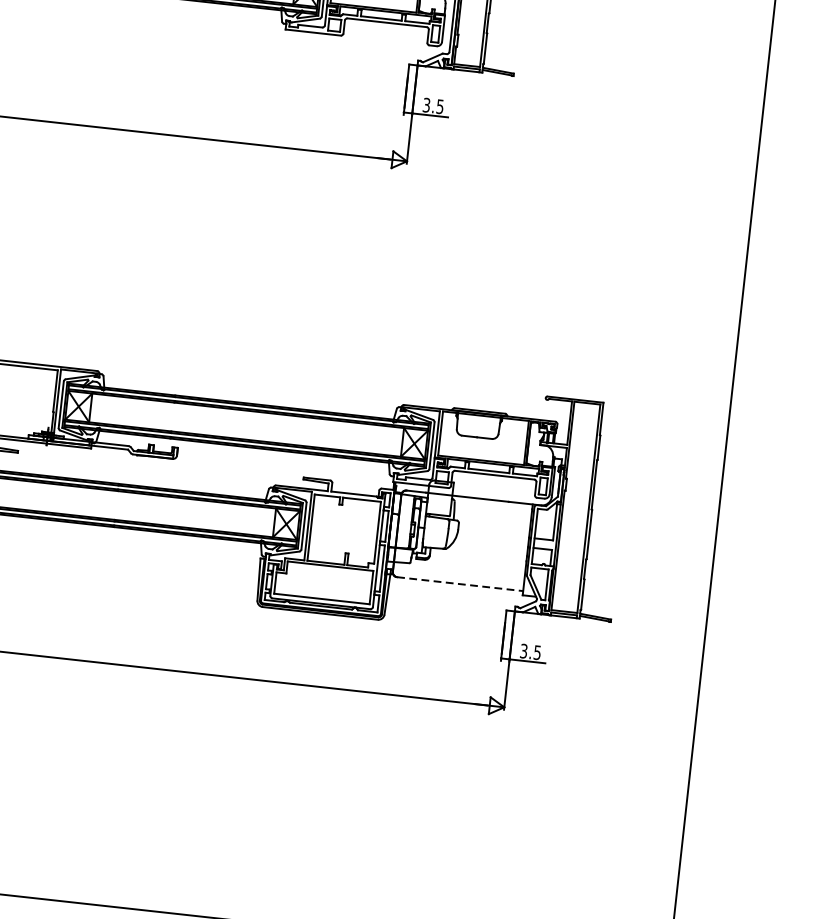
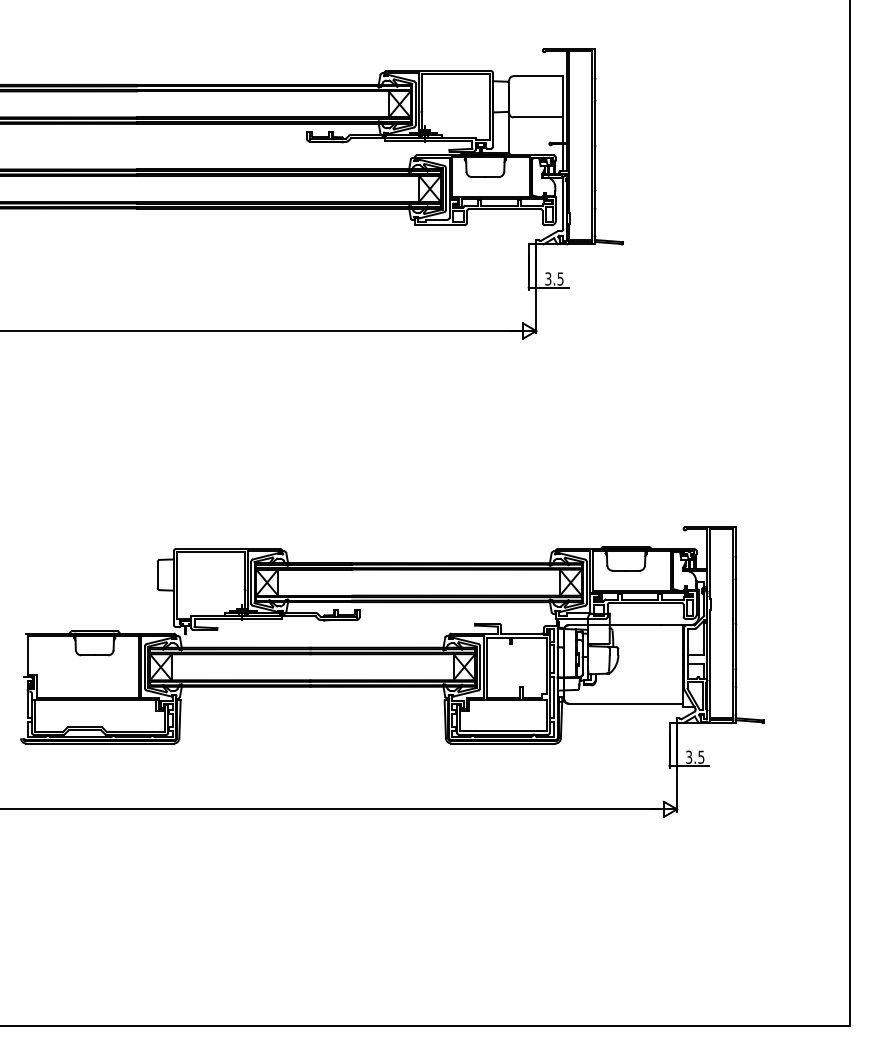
line: (461, 584) -> (626, 703), dashed -> solid

